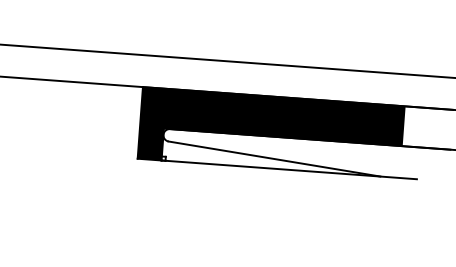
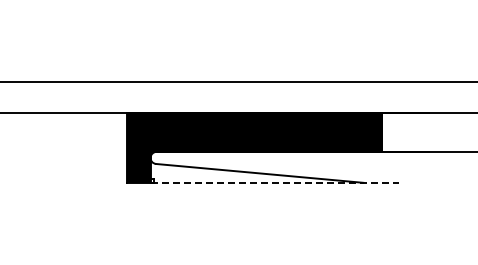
line: (289, 169) -> (275, 182), solid -> dashed

